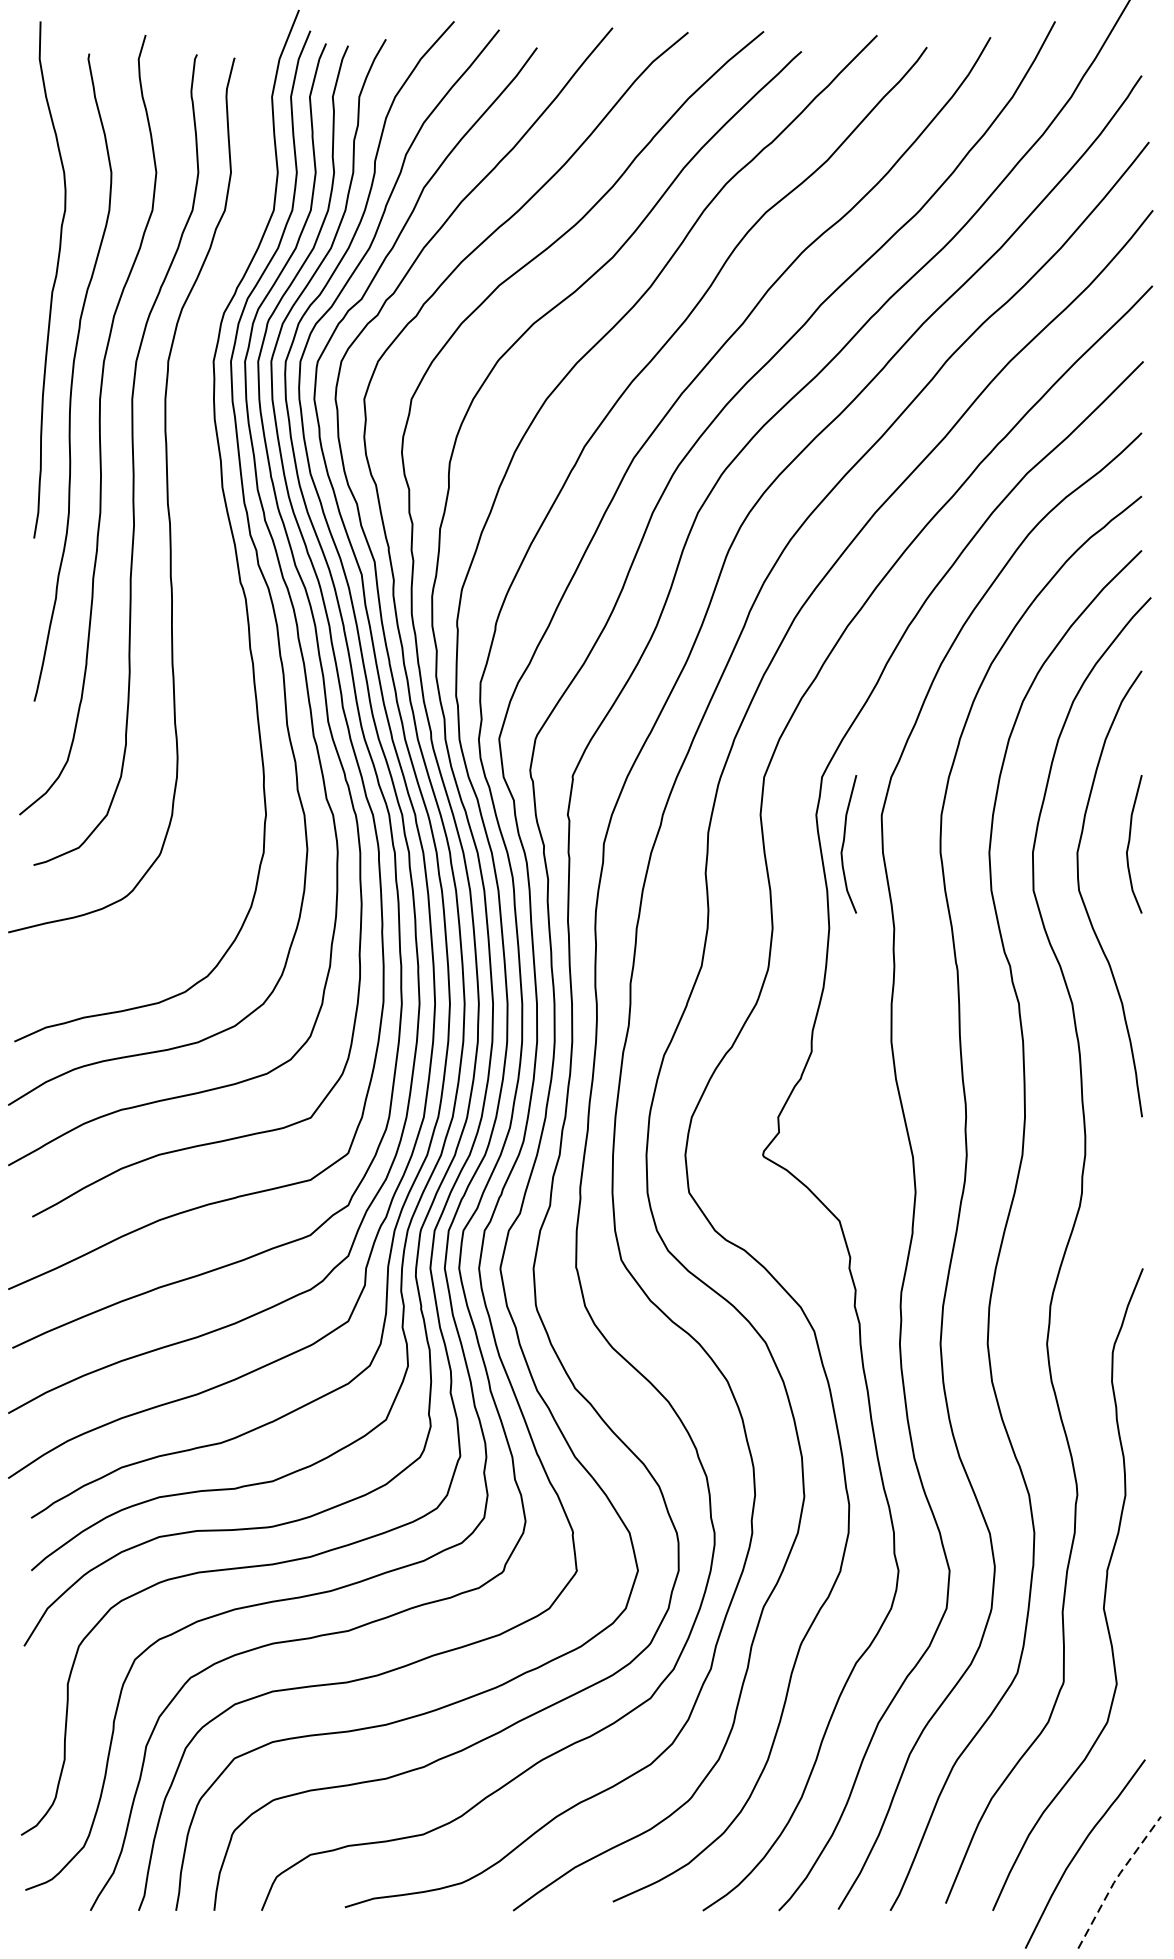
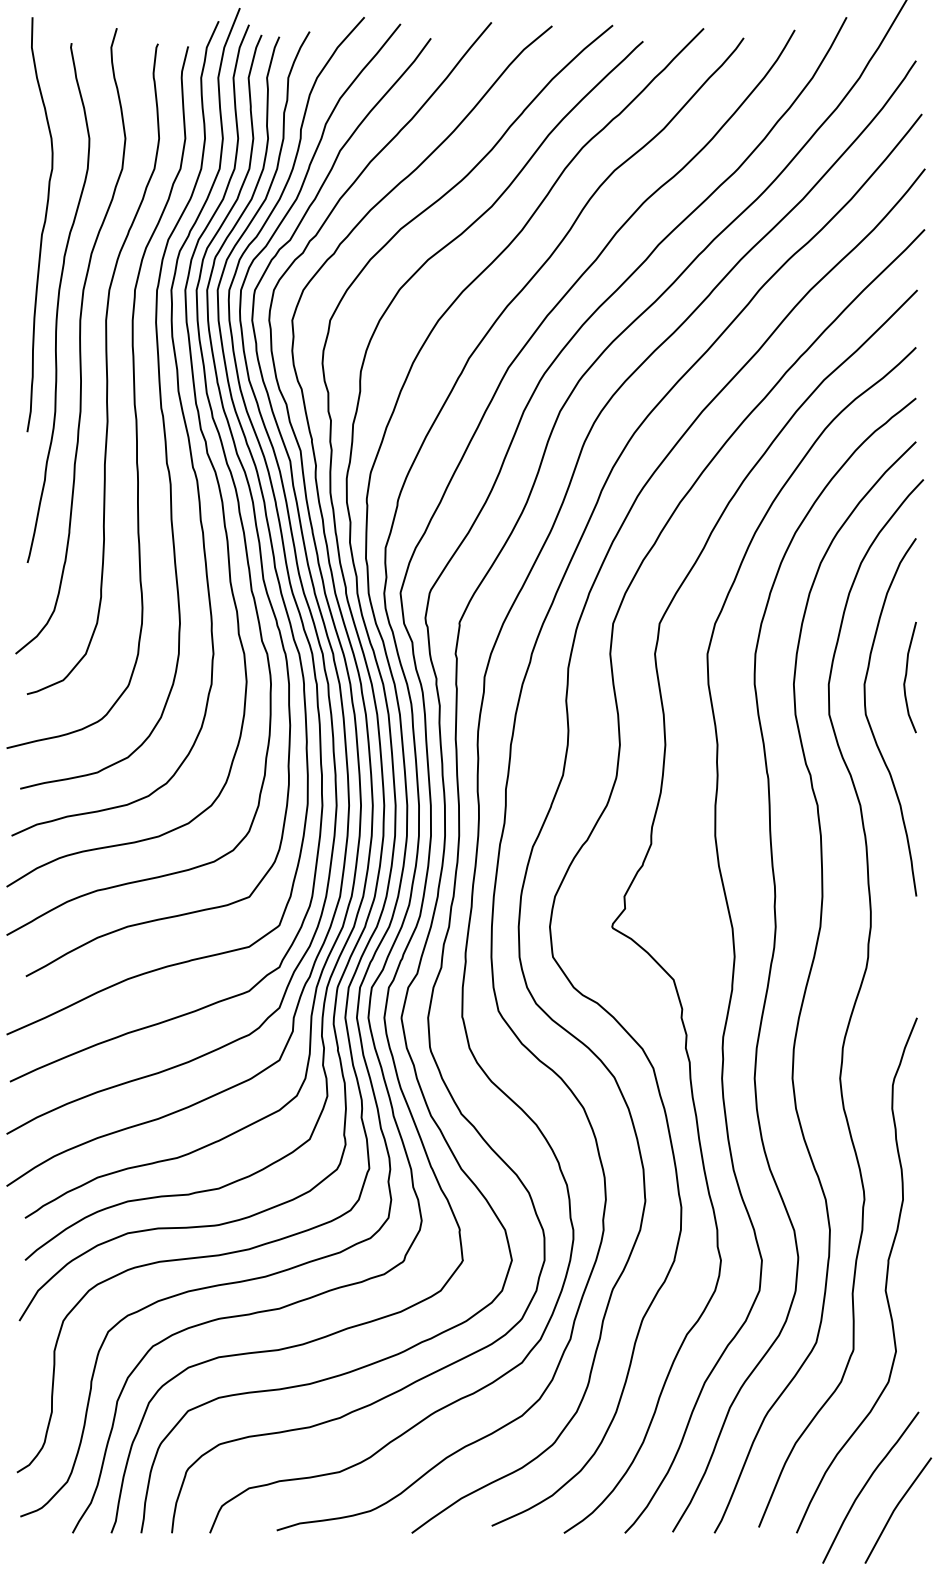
curve: (198, 499) -> (159, 400), added
curve: (844, 844) -> (677, 677), removed
line: (1116, 1879) -> (895, 1508), dashed -> solid

